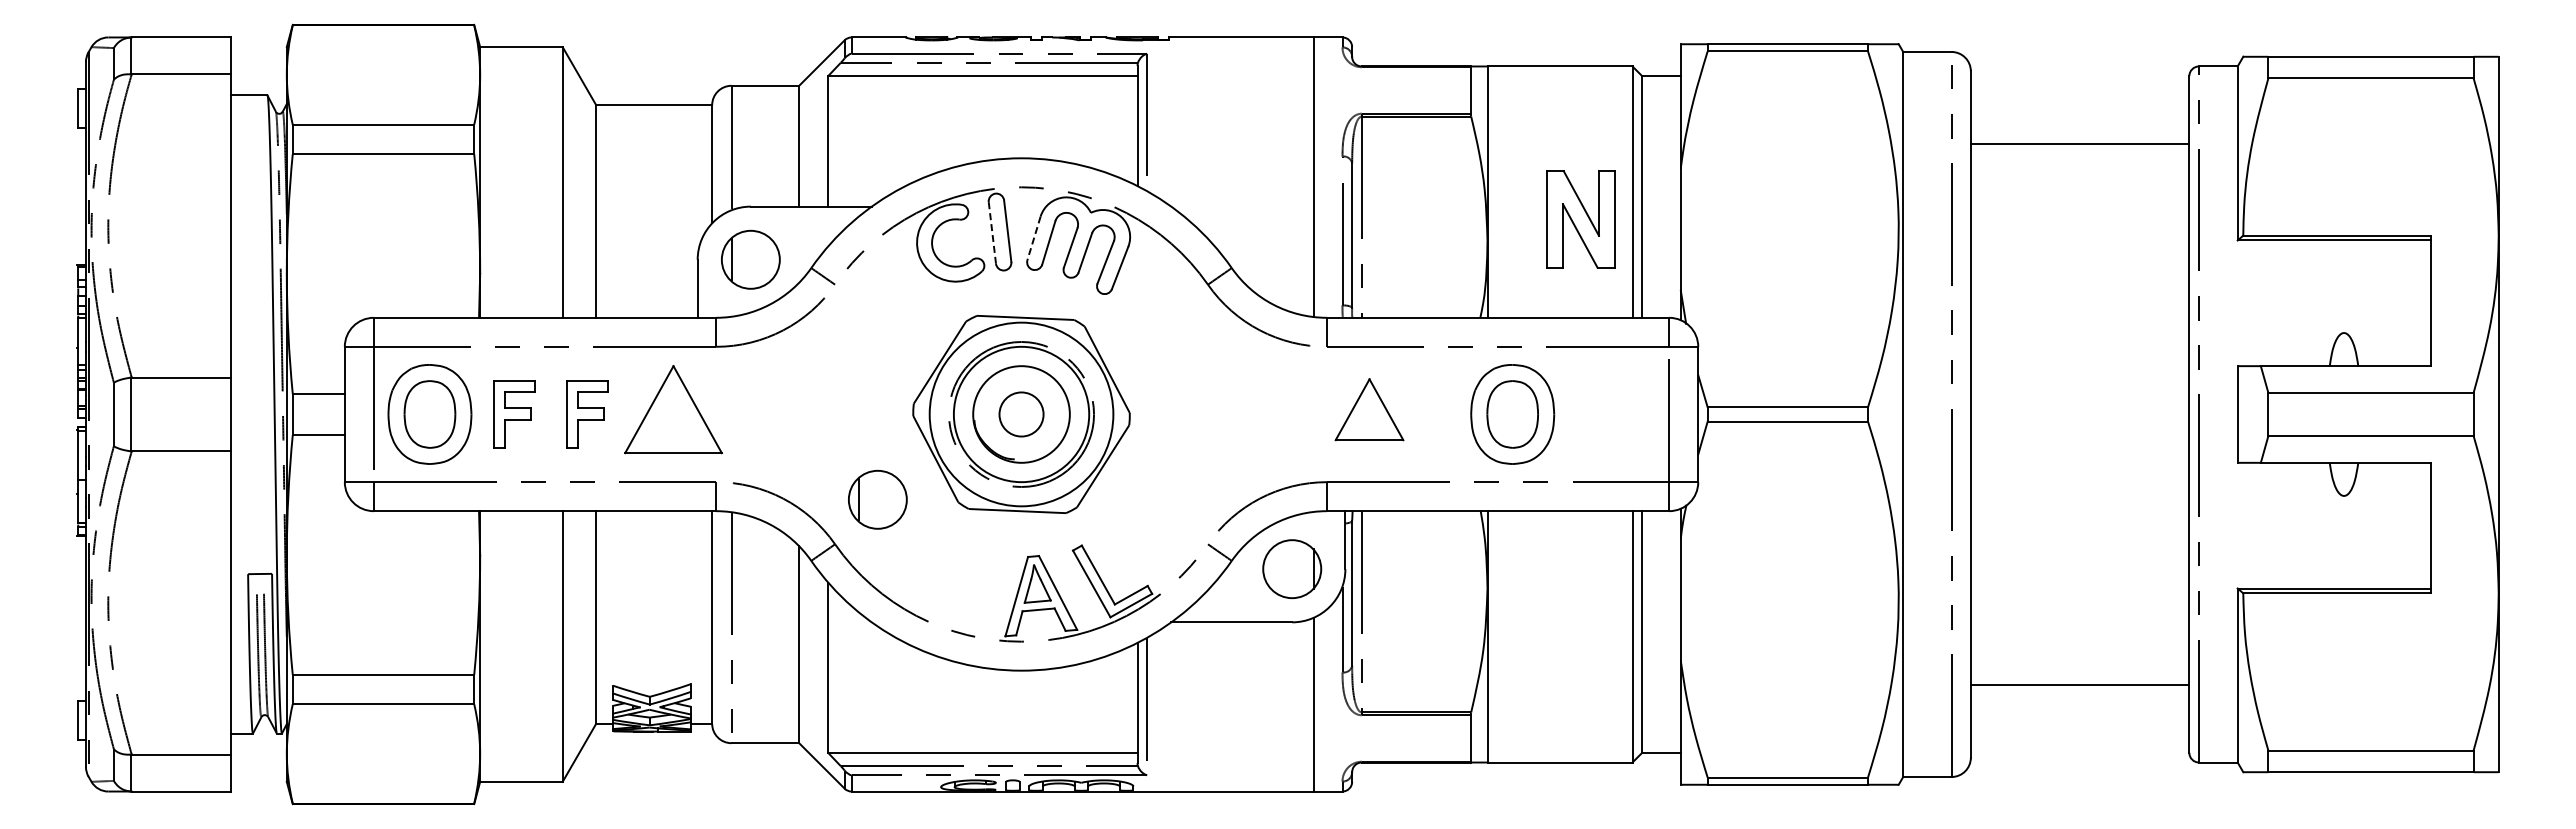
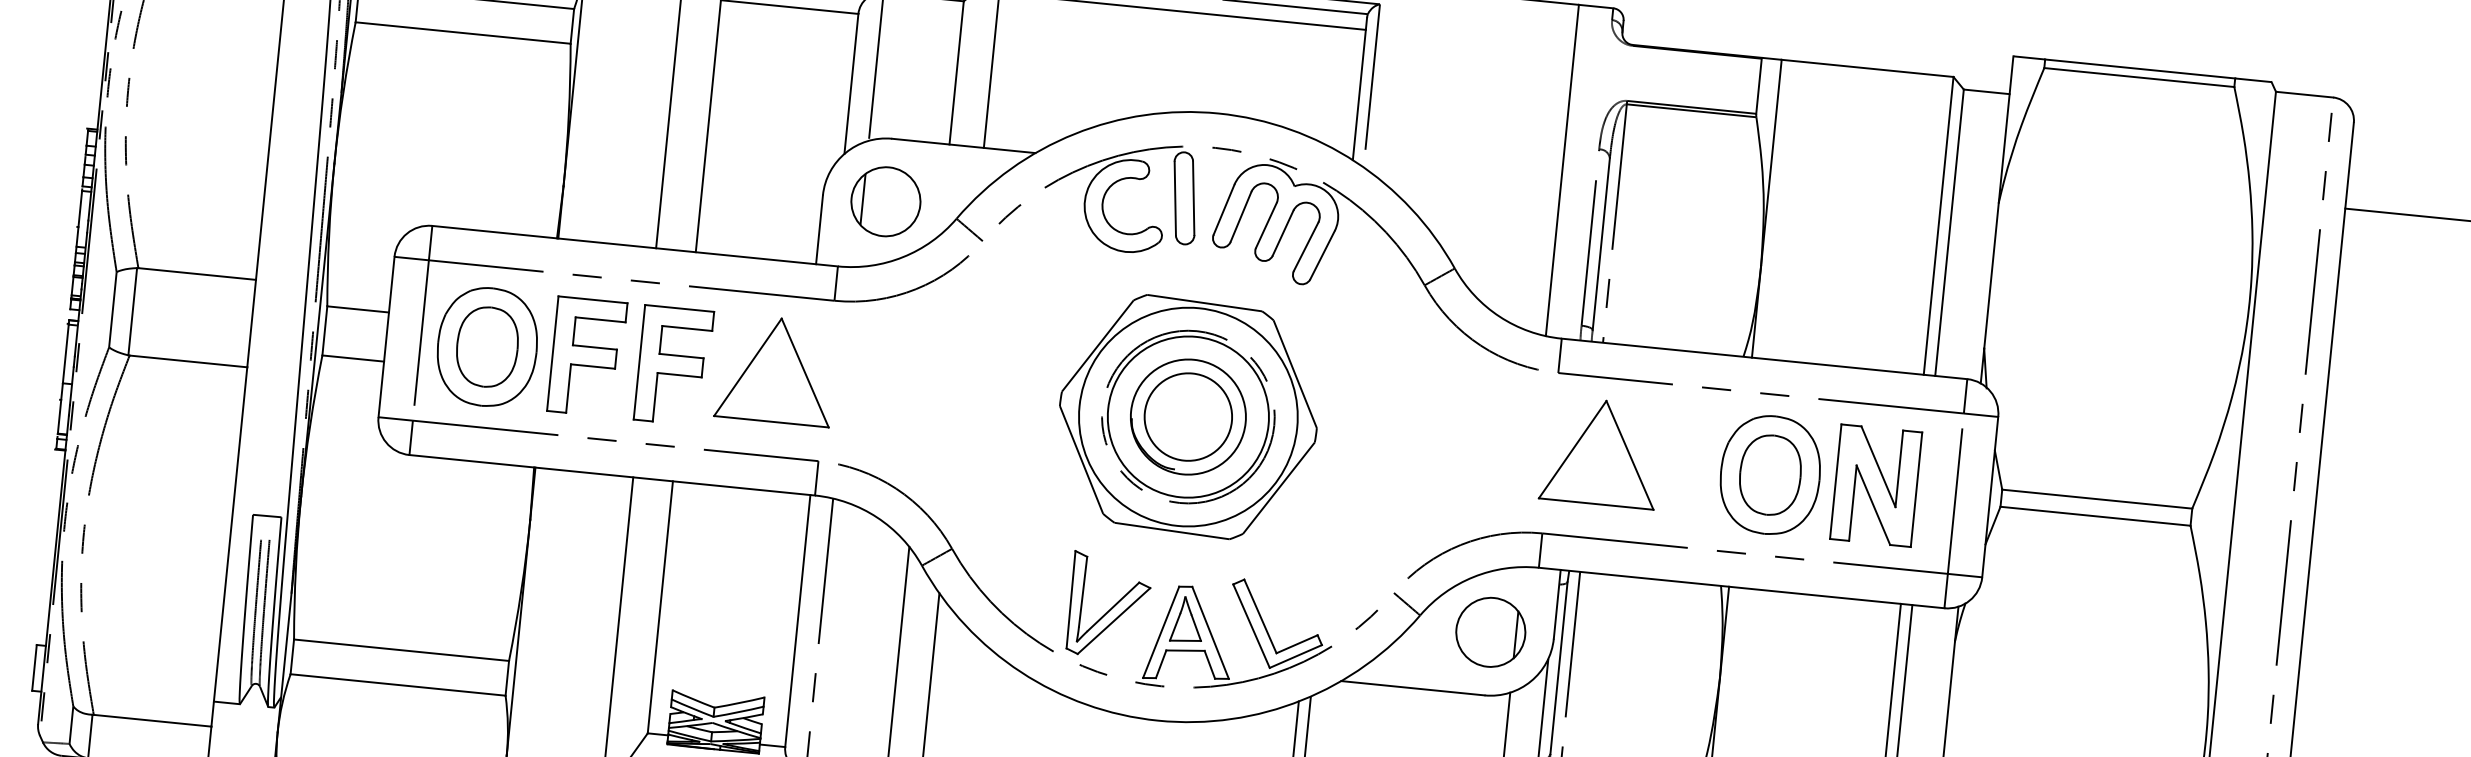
part: (1580, 219) -> (1875, 485), moved
line: (992, 232) -> (1175, 198), dashed -> solid
line: (1034, 238) -> (1224, 210), dashed -> solid
part: (1369, 409) -> (1601, 452), size x1.43
part: (513, 414) -> (586, 357), size x1.43
part: (587, 414) -> (674, 365), size x1.43
circle: (1021, 414) -> (1188, 417), size x1.67
part: (877, 499) -> (1007, 500), removed
part: (971, 578) -> (1109, 605), added

